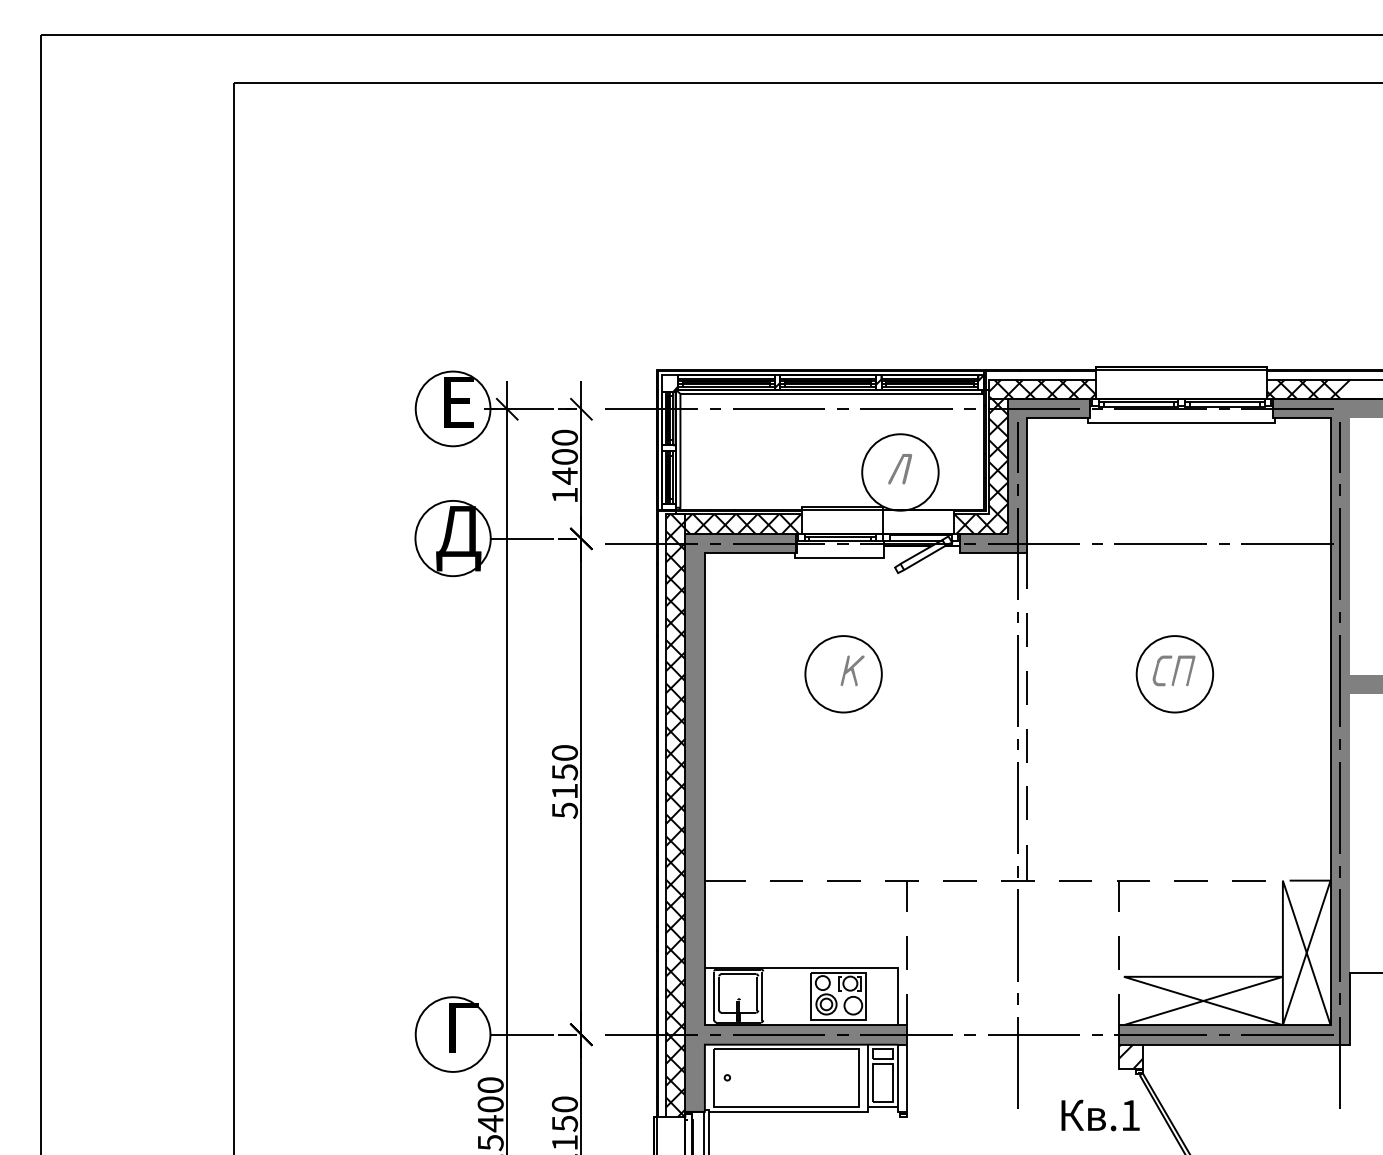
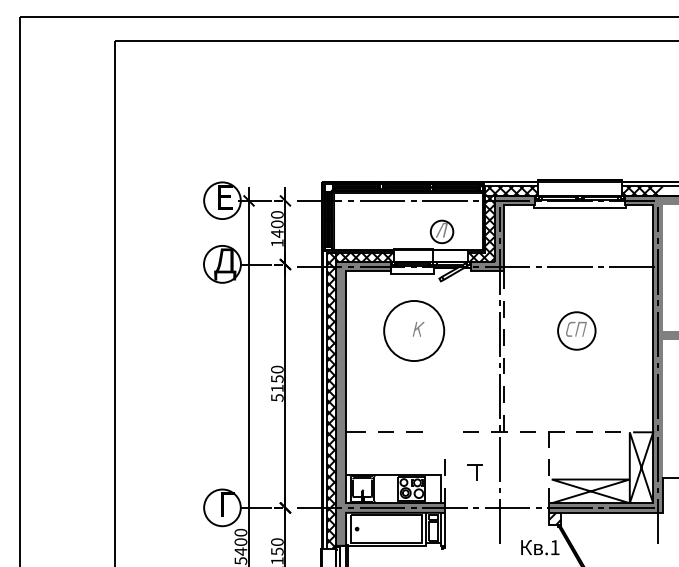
circle: (899, 471) -> (441, 231), size x0.6
circle: (842, 673) -> (413, 330), size x1.6
part: (901, 895) -> (474, 472), moved

